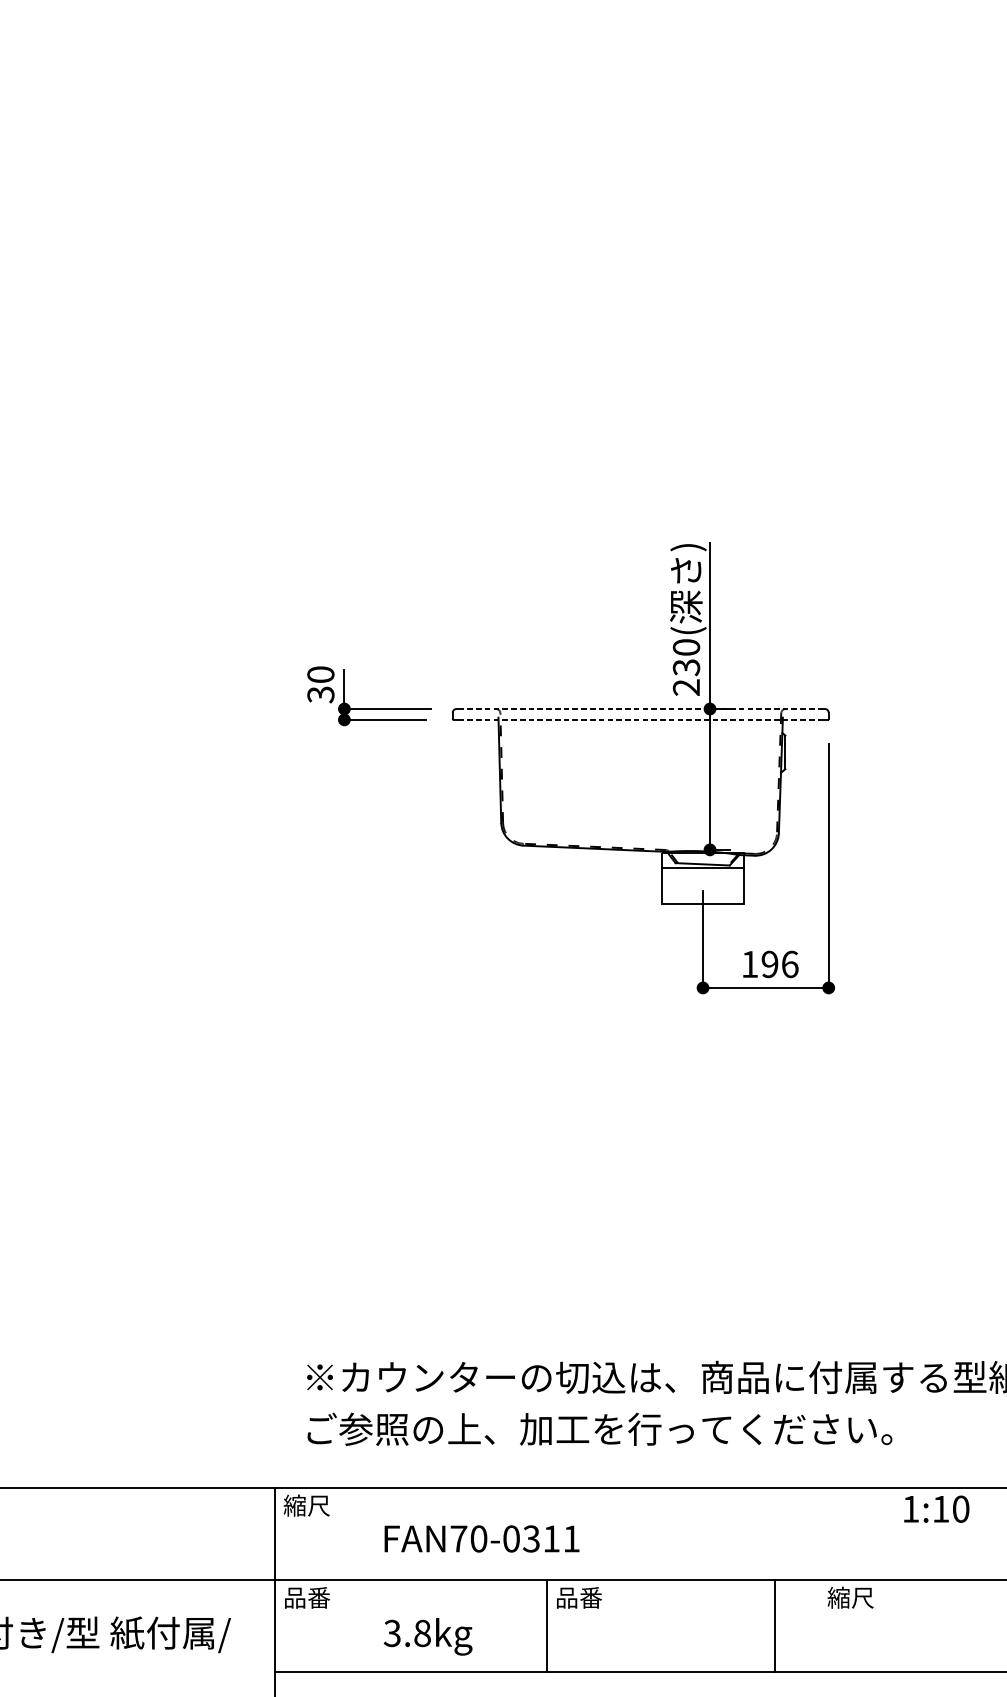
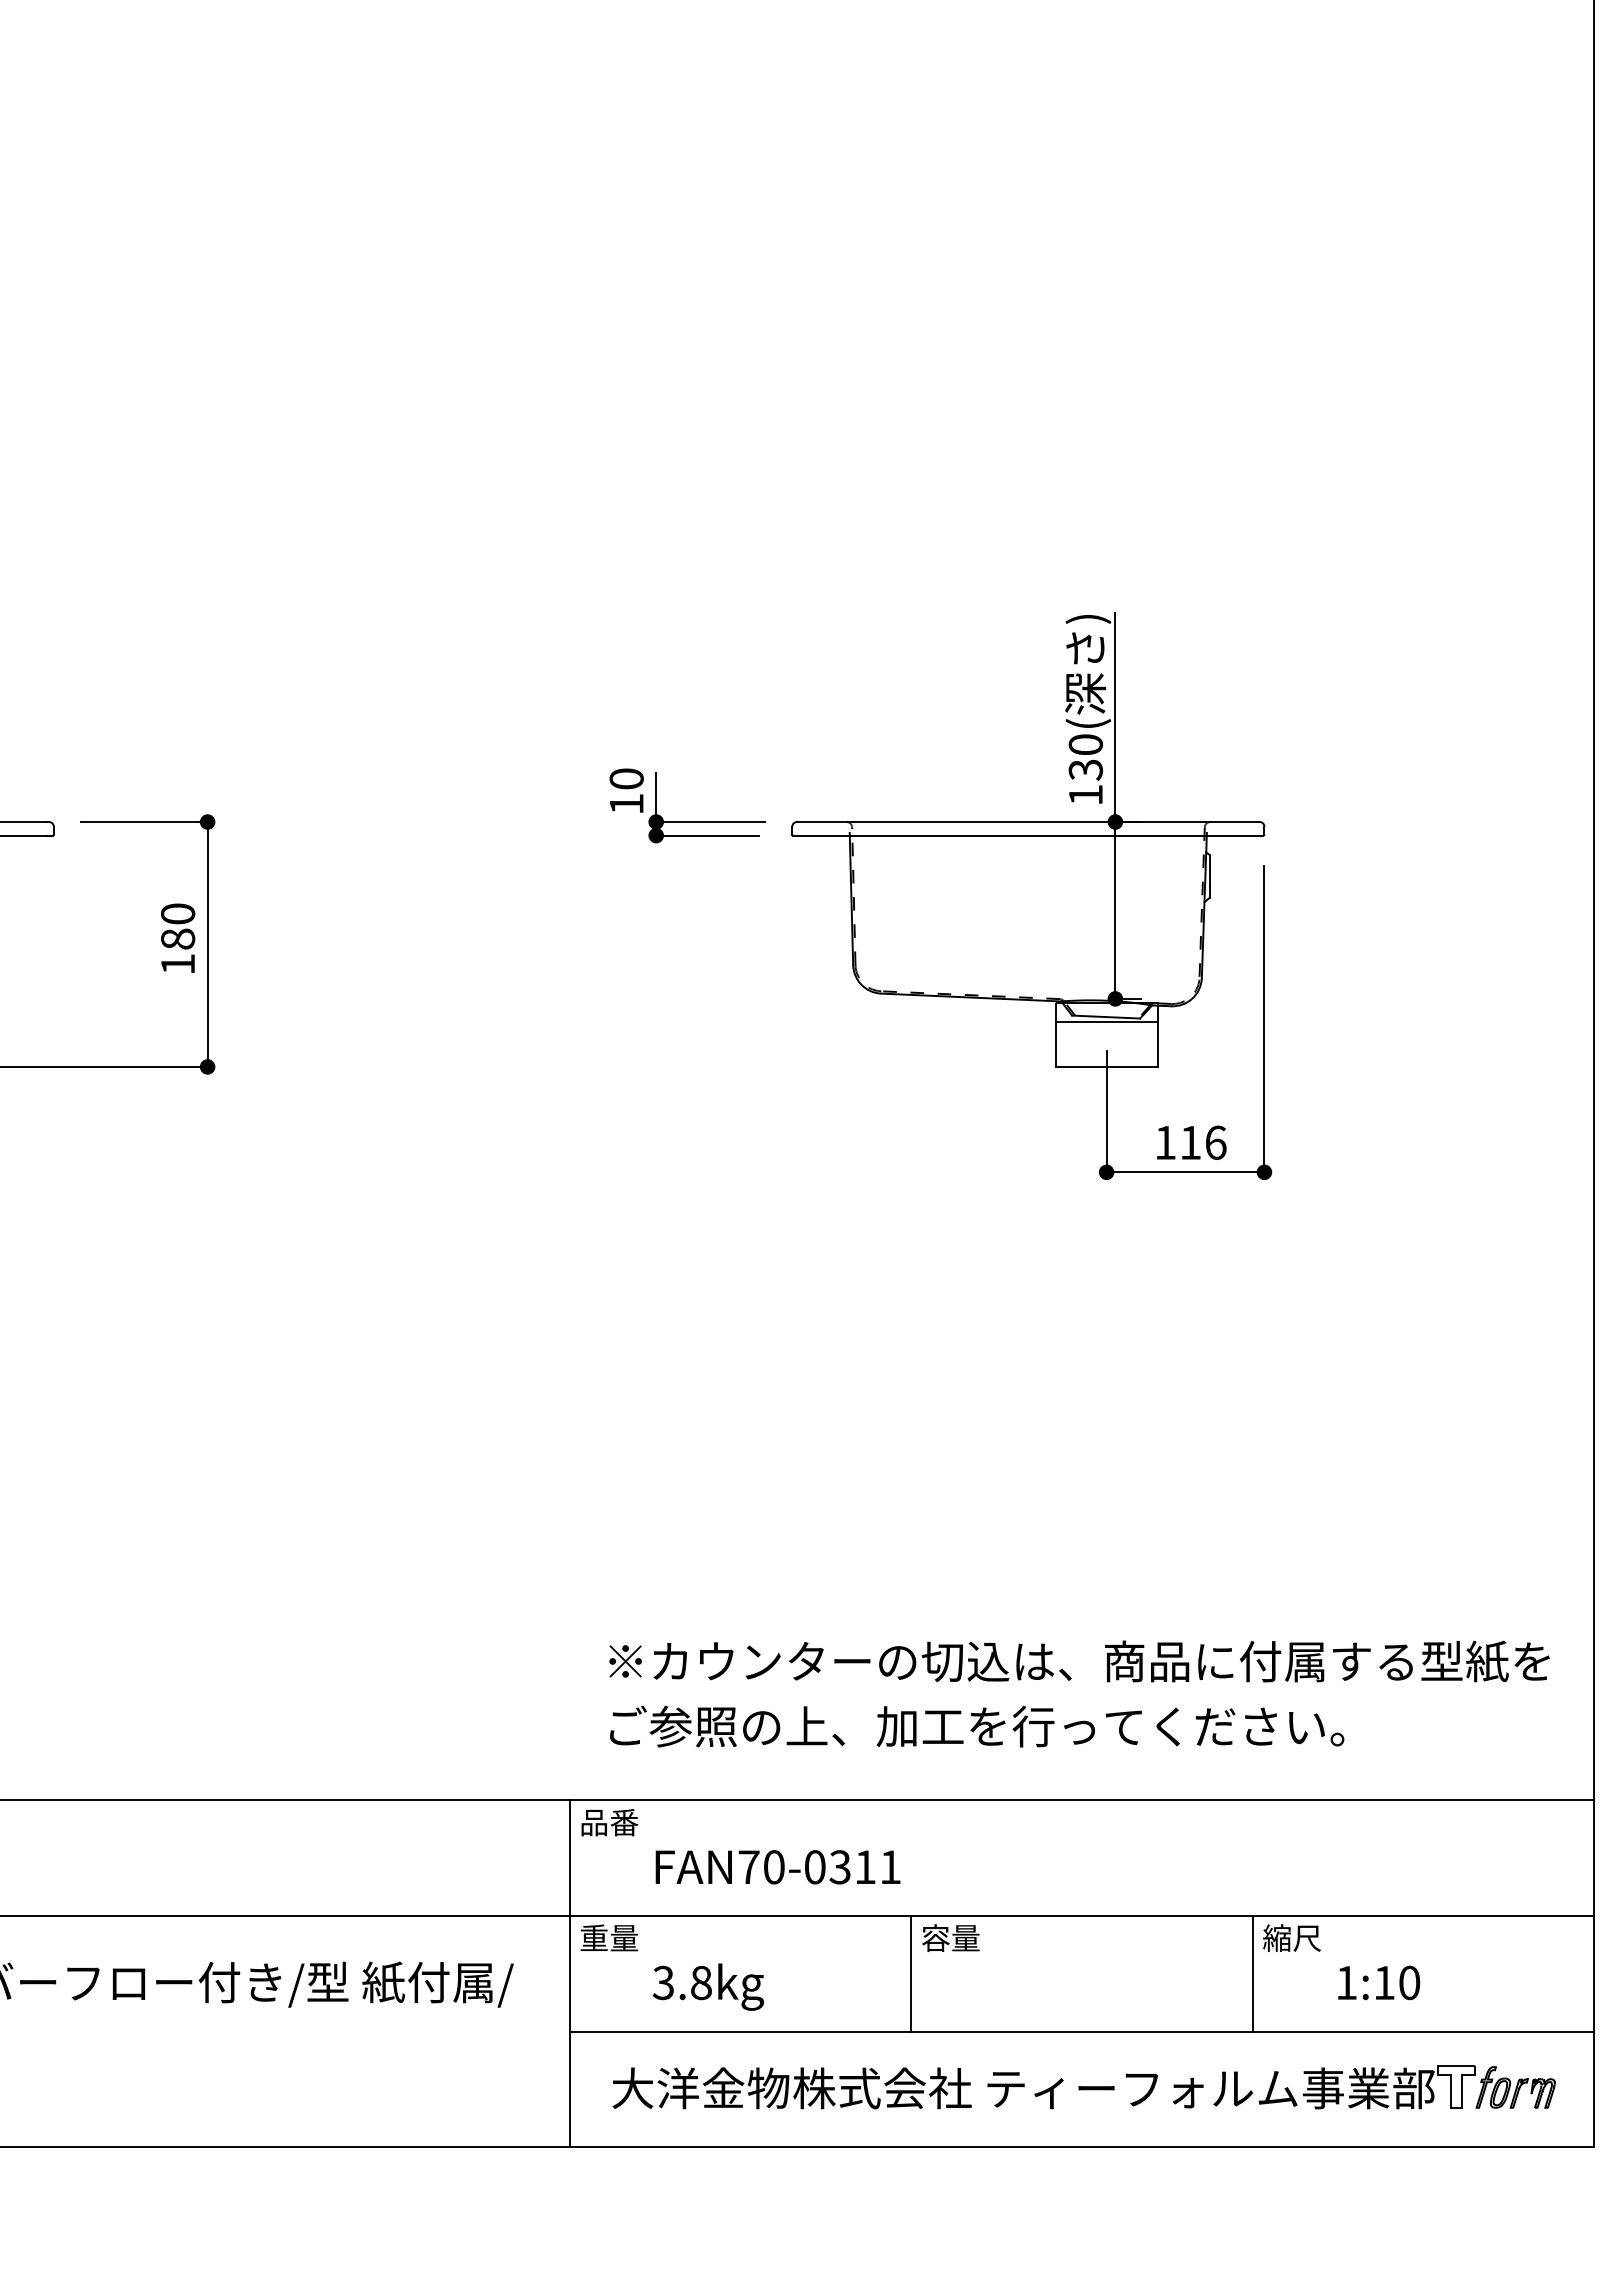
text: (686, 687) -> (1085, 794), 230( -> 130(
text: (320, 695) -> (626, 804), 30 -> 10
line: (640, 709) -> (1027, 822), dashed -> solid
line: (640, 719) -> (1027, 835), dashed -> solid
text: (769, 964) -> (1190, 1142), 196 -> 116
text: (307, 1505) -> (609, 1822), 縮尺 -> 品番
text: (937, 1508) -> (1379, 1982), moved
text: (481, 1539) -> (777, 1867), moved
text: (307, 1597) -> (609, 1937), 品番 -> 重量
text: (578, 1597) -> (950, 1937), 品番 -> 容量
line: (774, 1625) -> (1252, 1973), moved
text: (428, 1636) -> (708, 1986), moved

